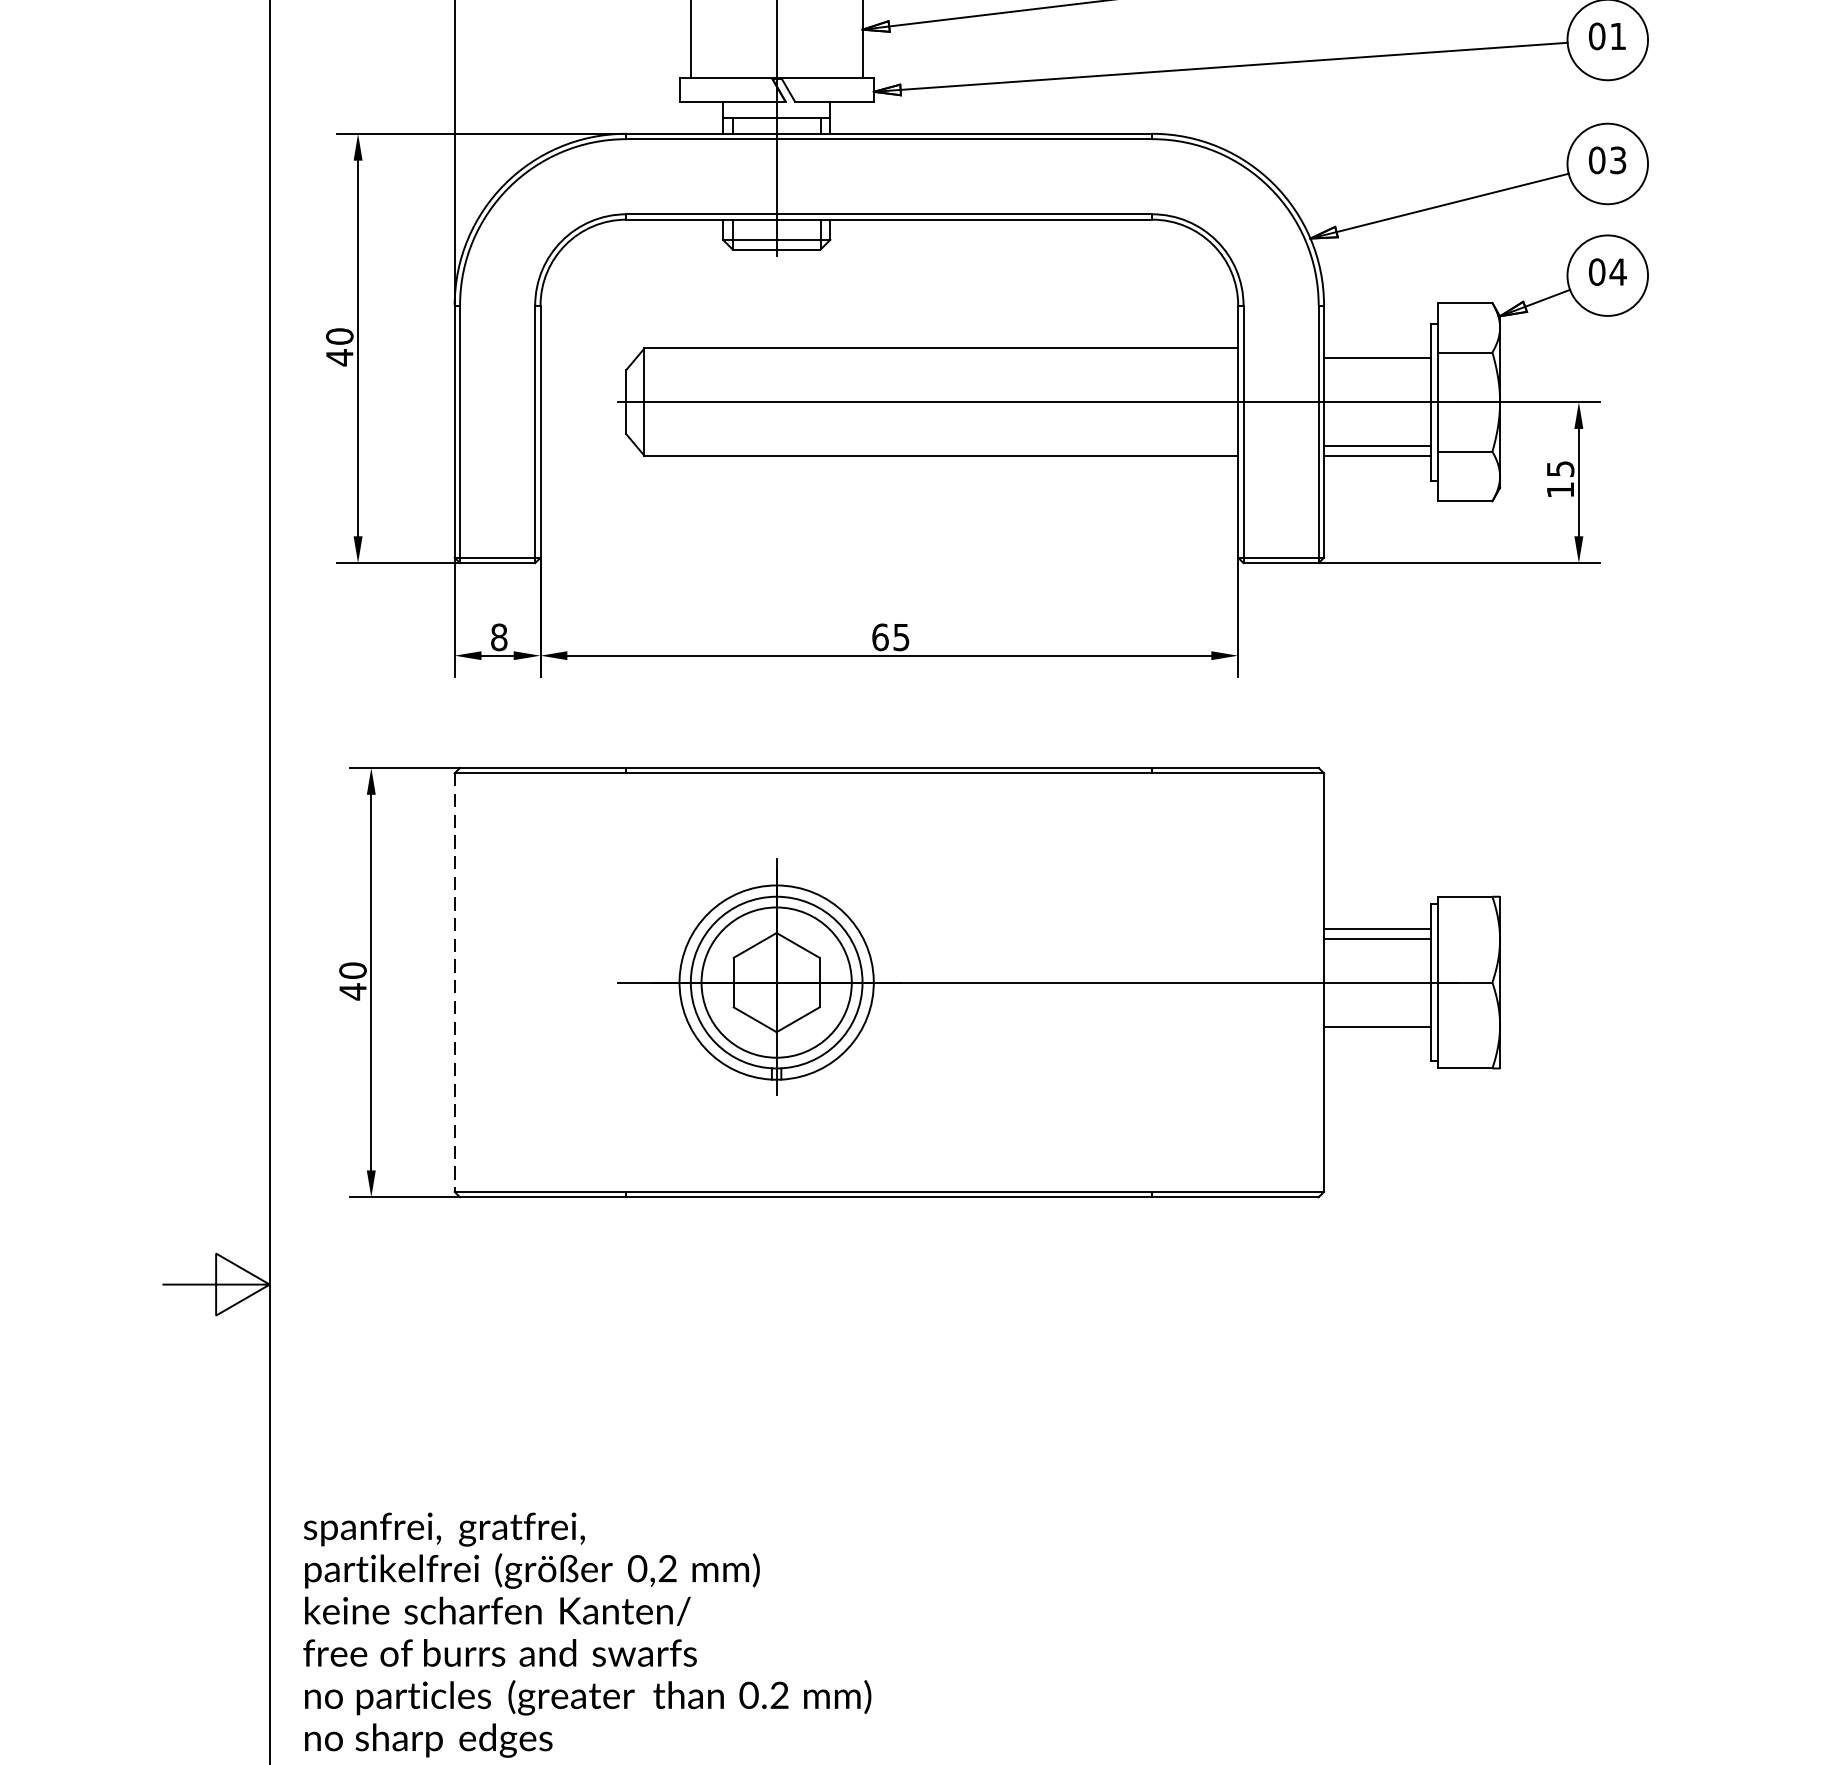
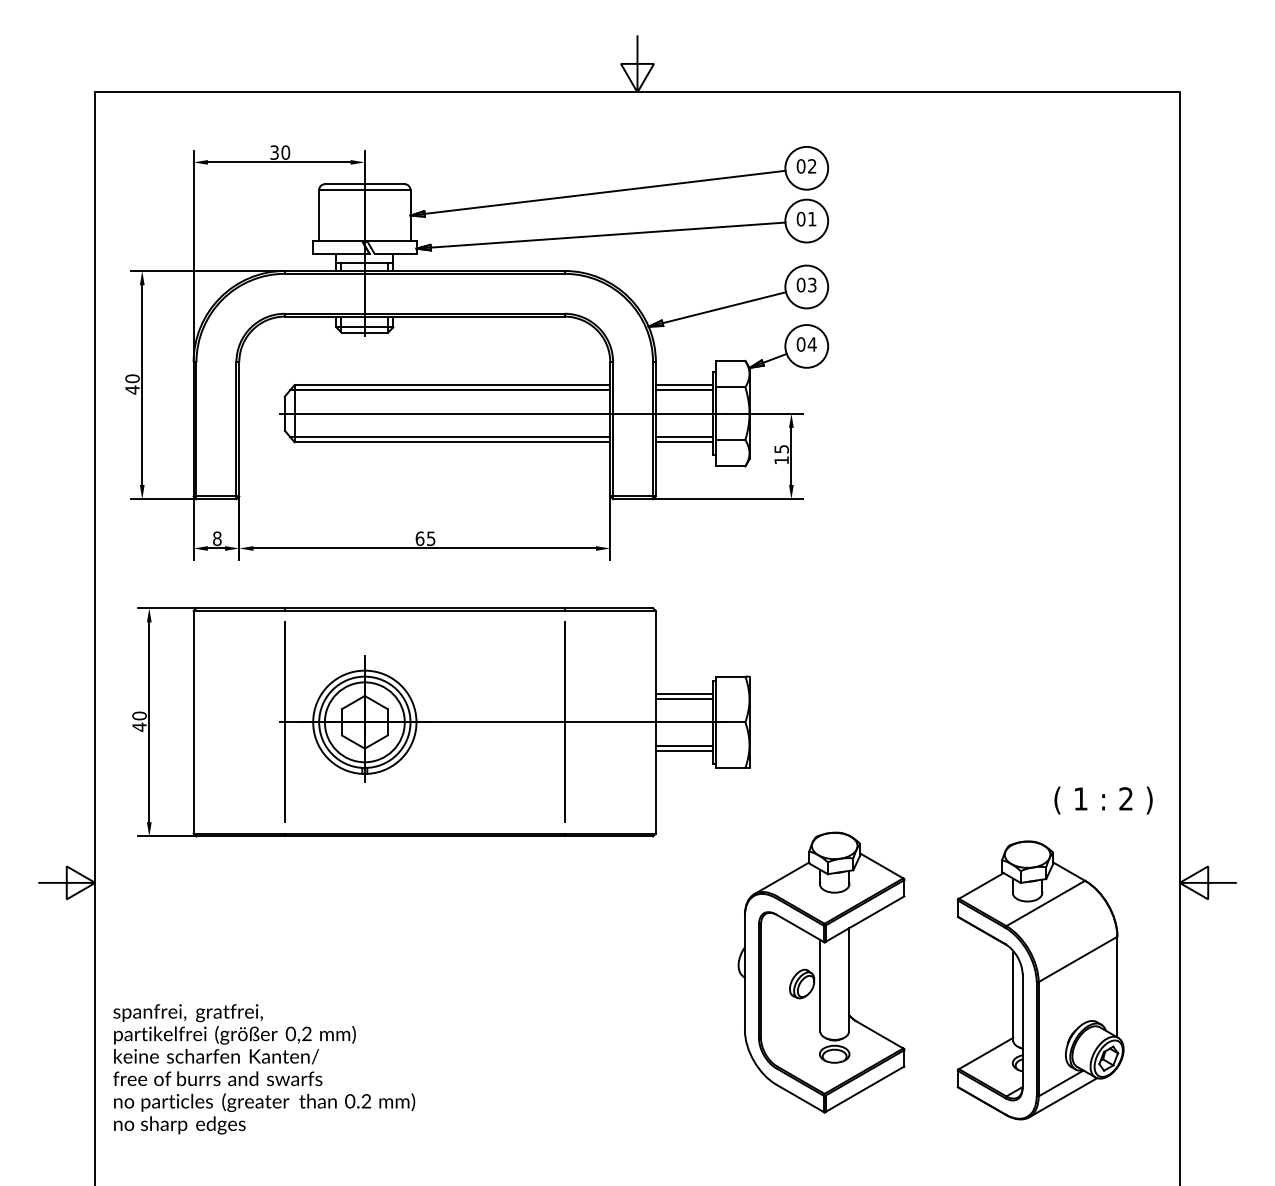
line: (1375, 349) -> (683, 385), added
line: (937, 358) -> (450, 390), added
line: (937, 446) -> (450, 437), added
line: (454, 982) -> (193, 722), dashed -> solid
line: (625, 982) -> (284, 722), added
line: (1152, 982) -> (564, 722), added
line: (1375, 1035) -> (683, 750), added
part: (1635, 1453) -> (821, 972), added

